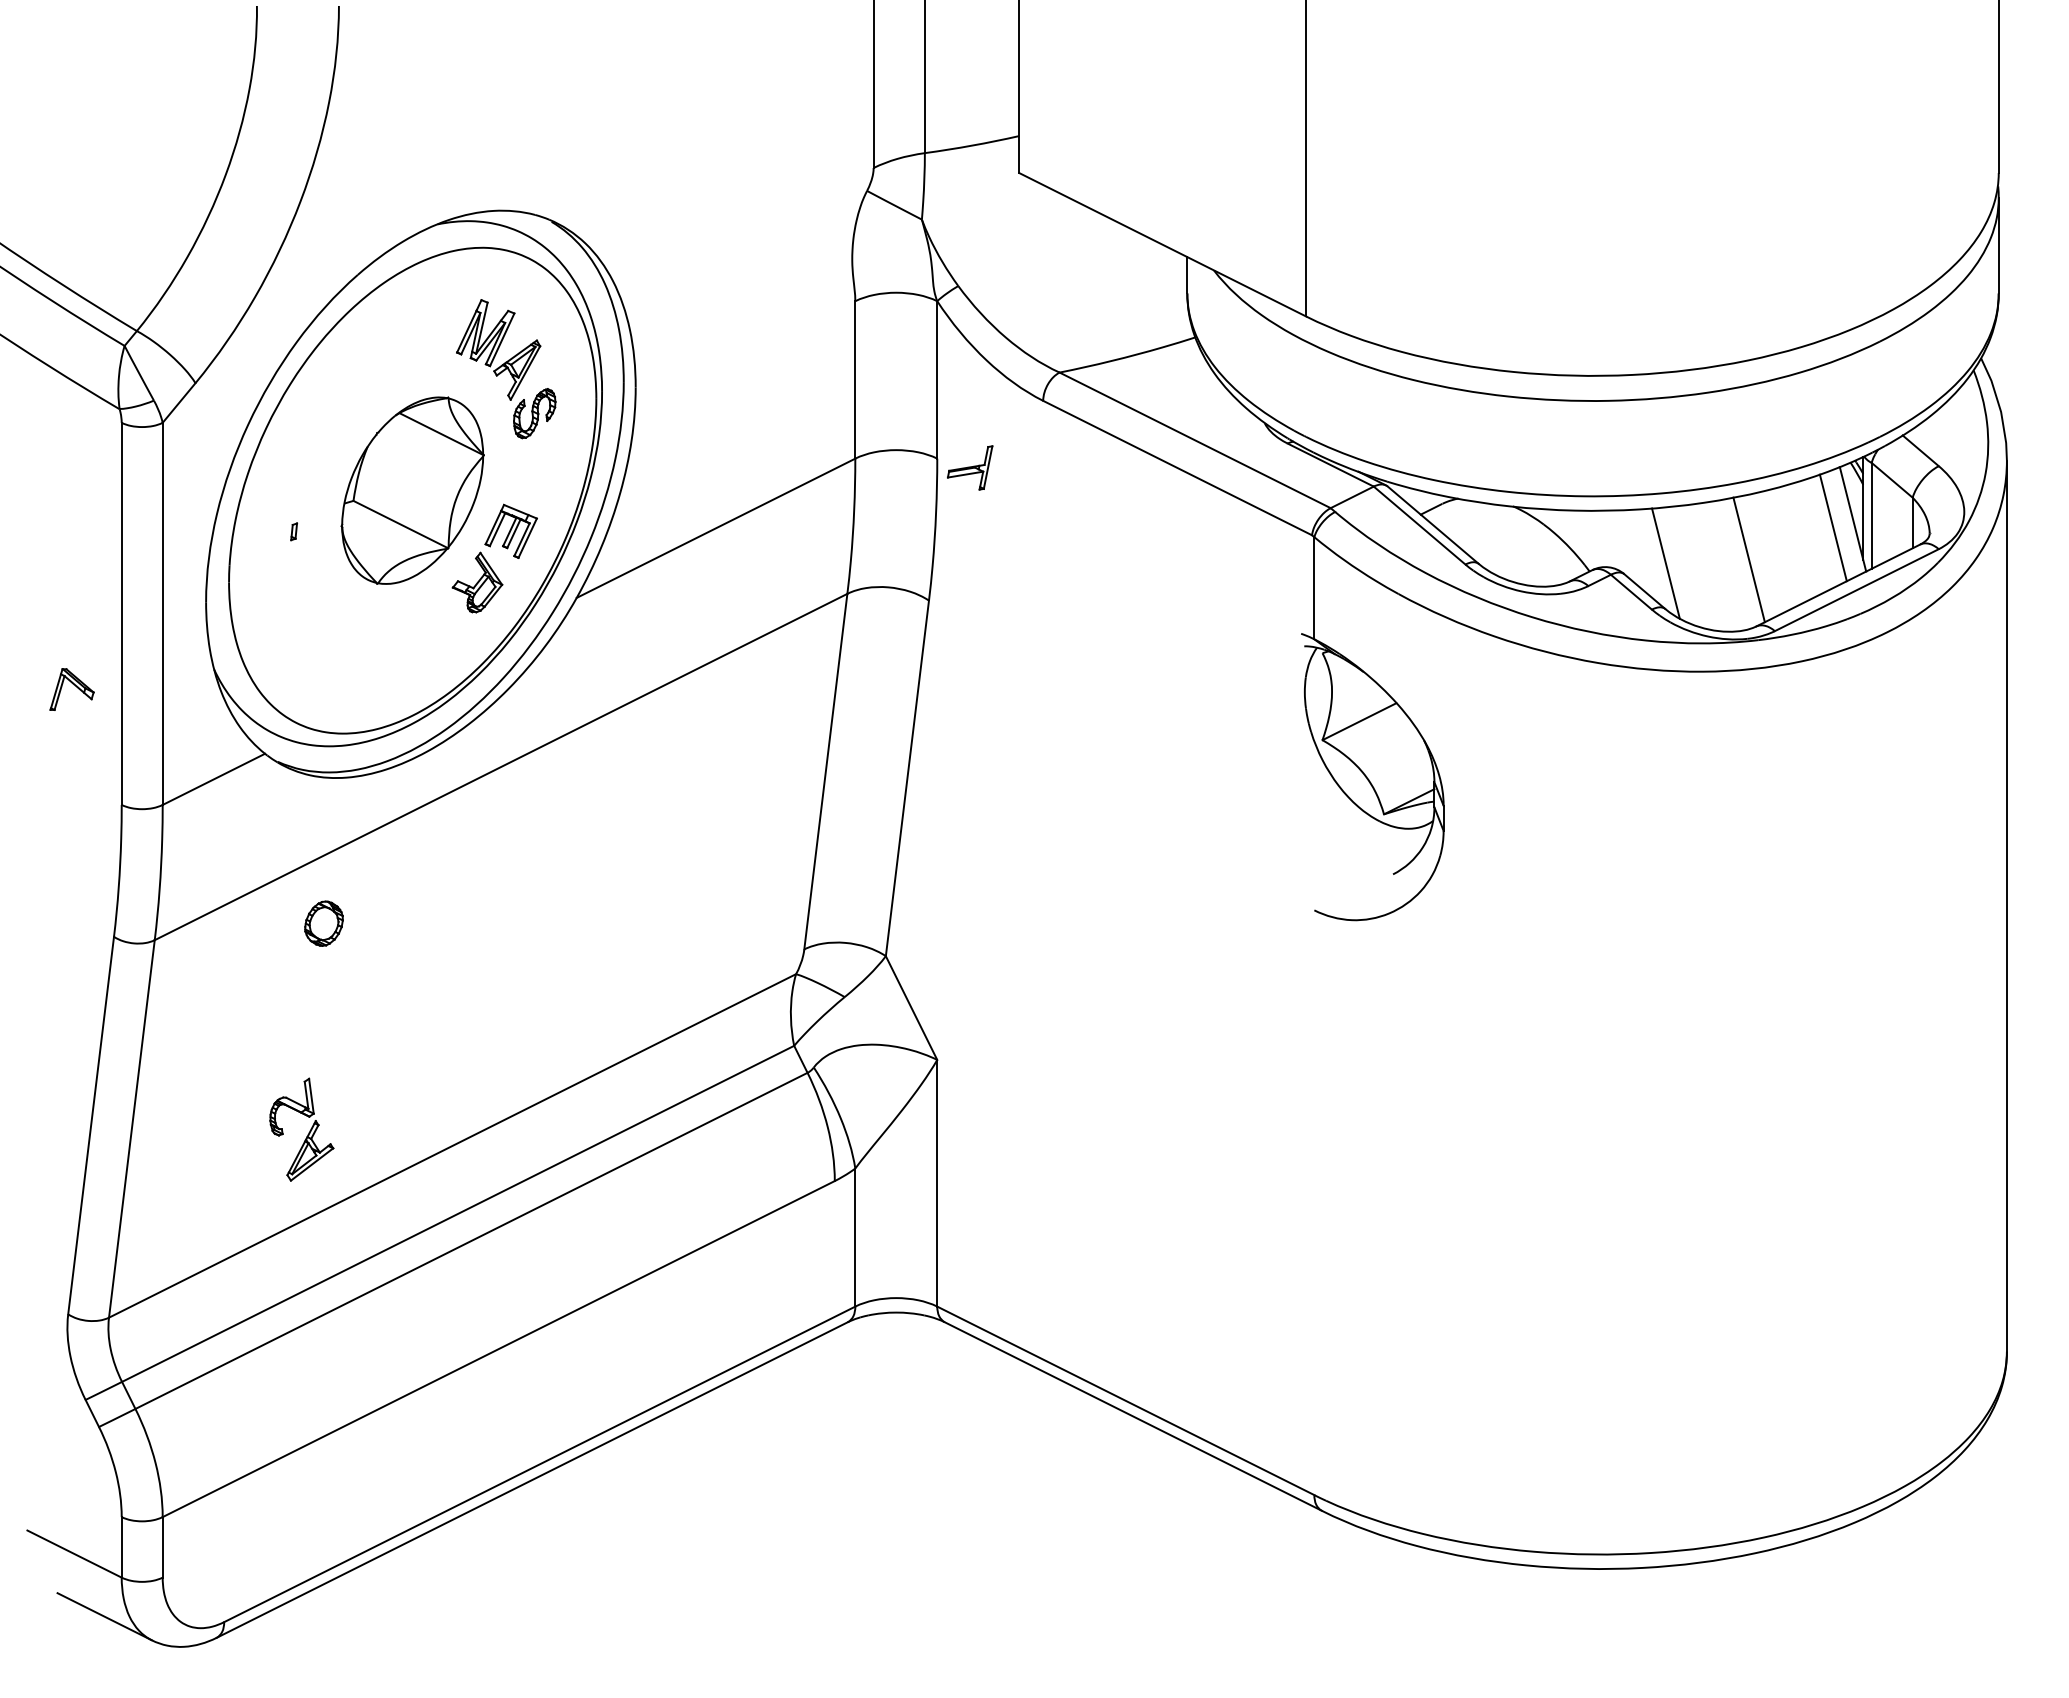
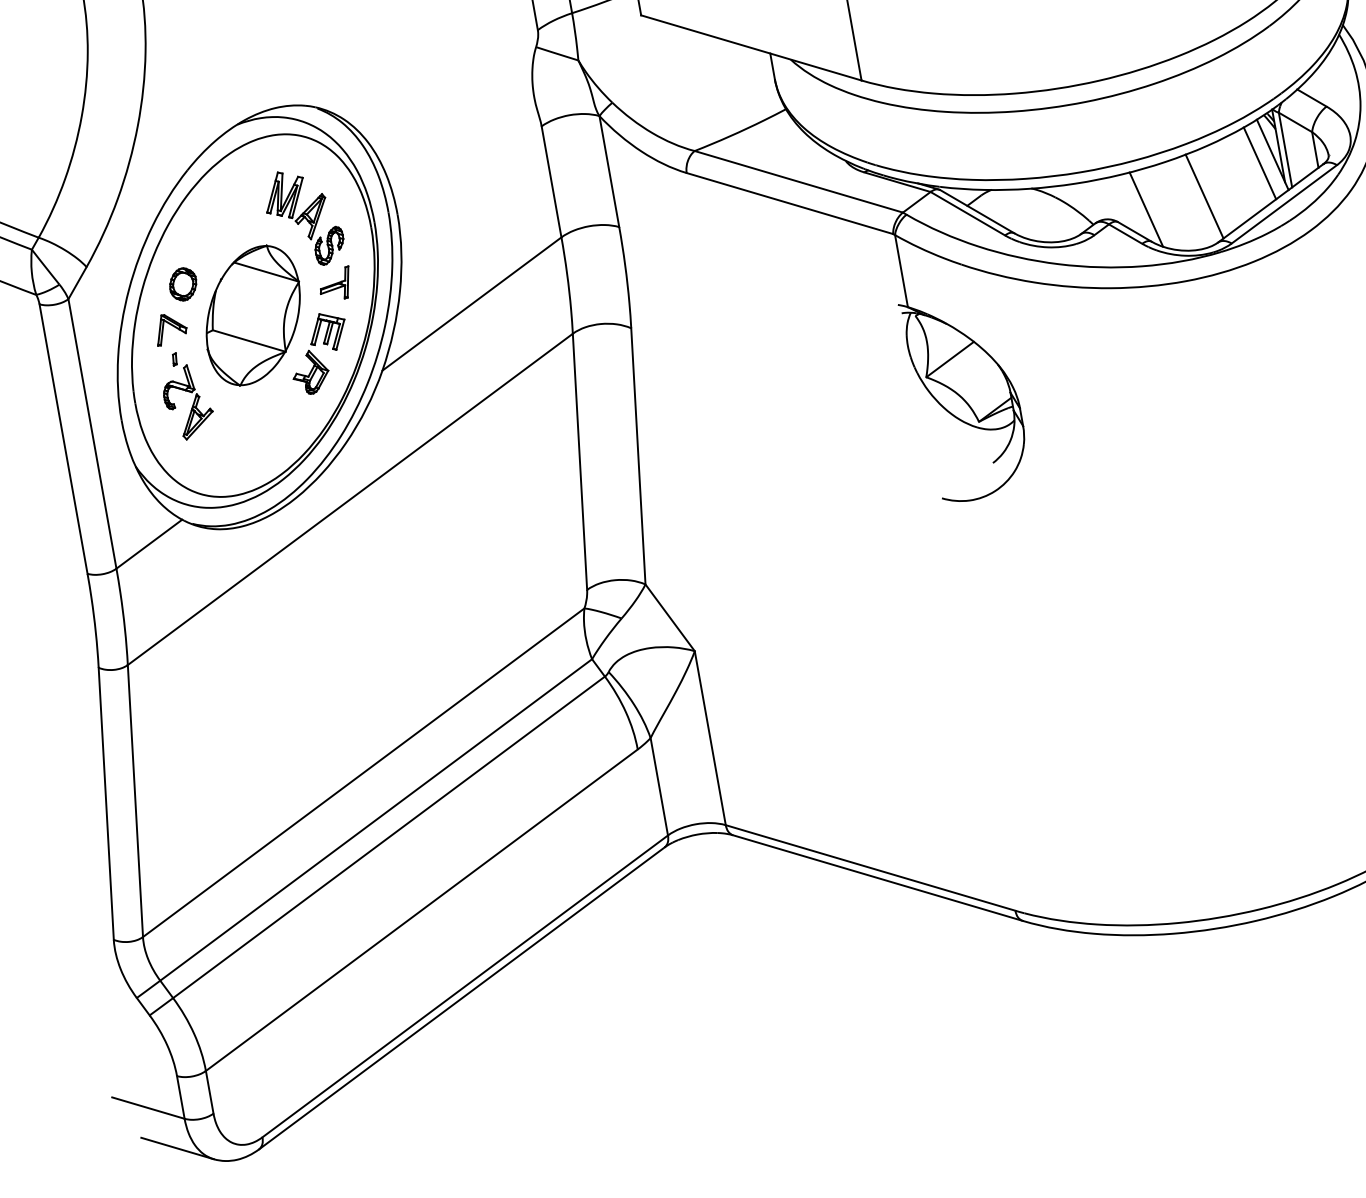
part: (970, 467) -> (335, 284), moved
part: (71, 689) -> (170, 328), moved
part: (323, 923) -> (182, 284), moved
part: (308, 1132) -> (193, 403), moved

